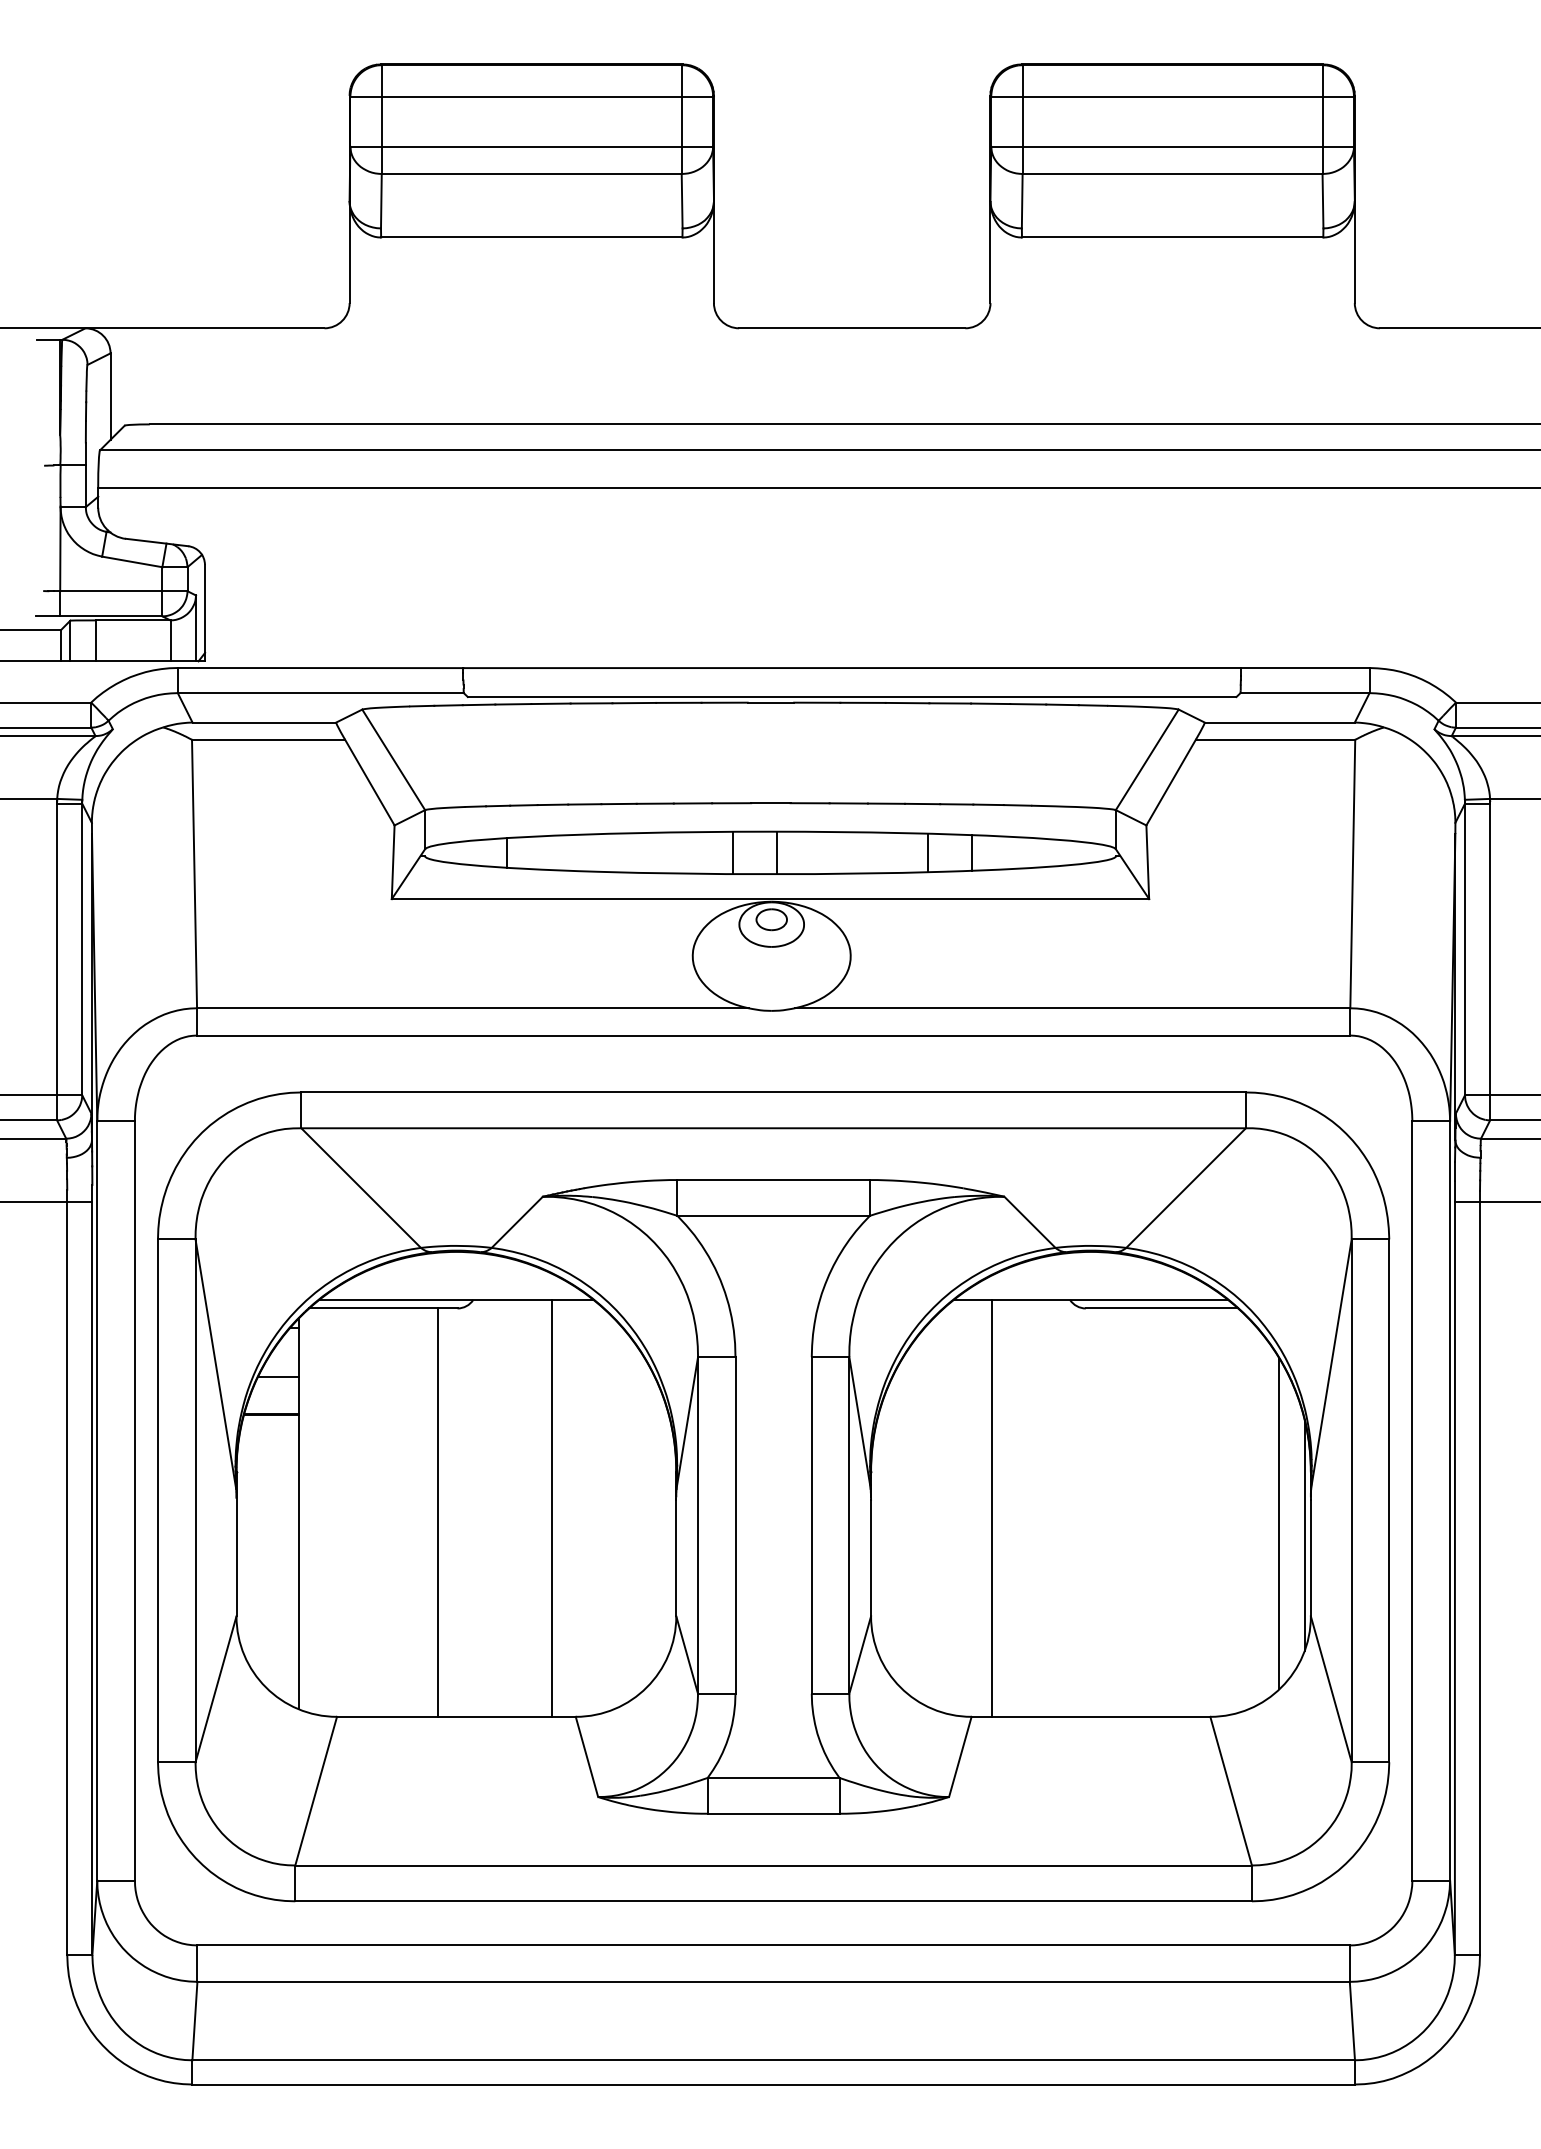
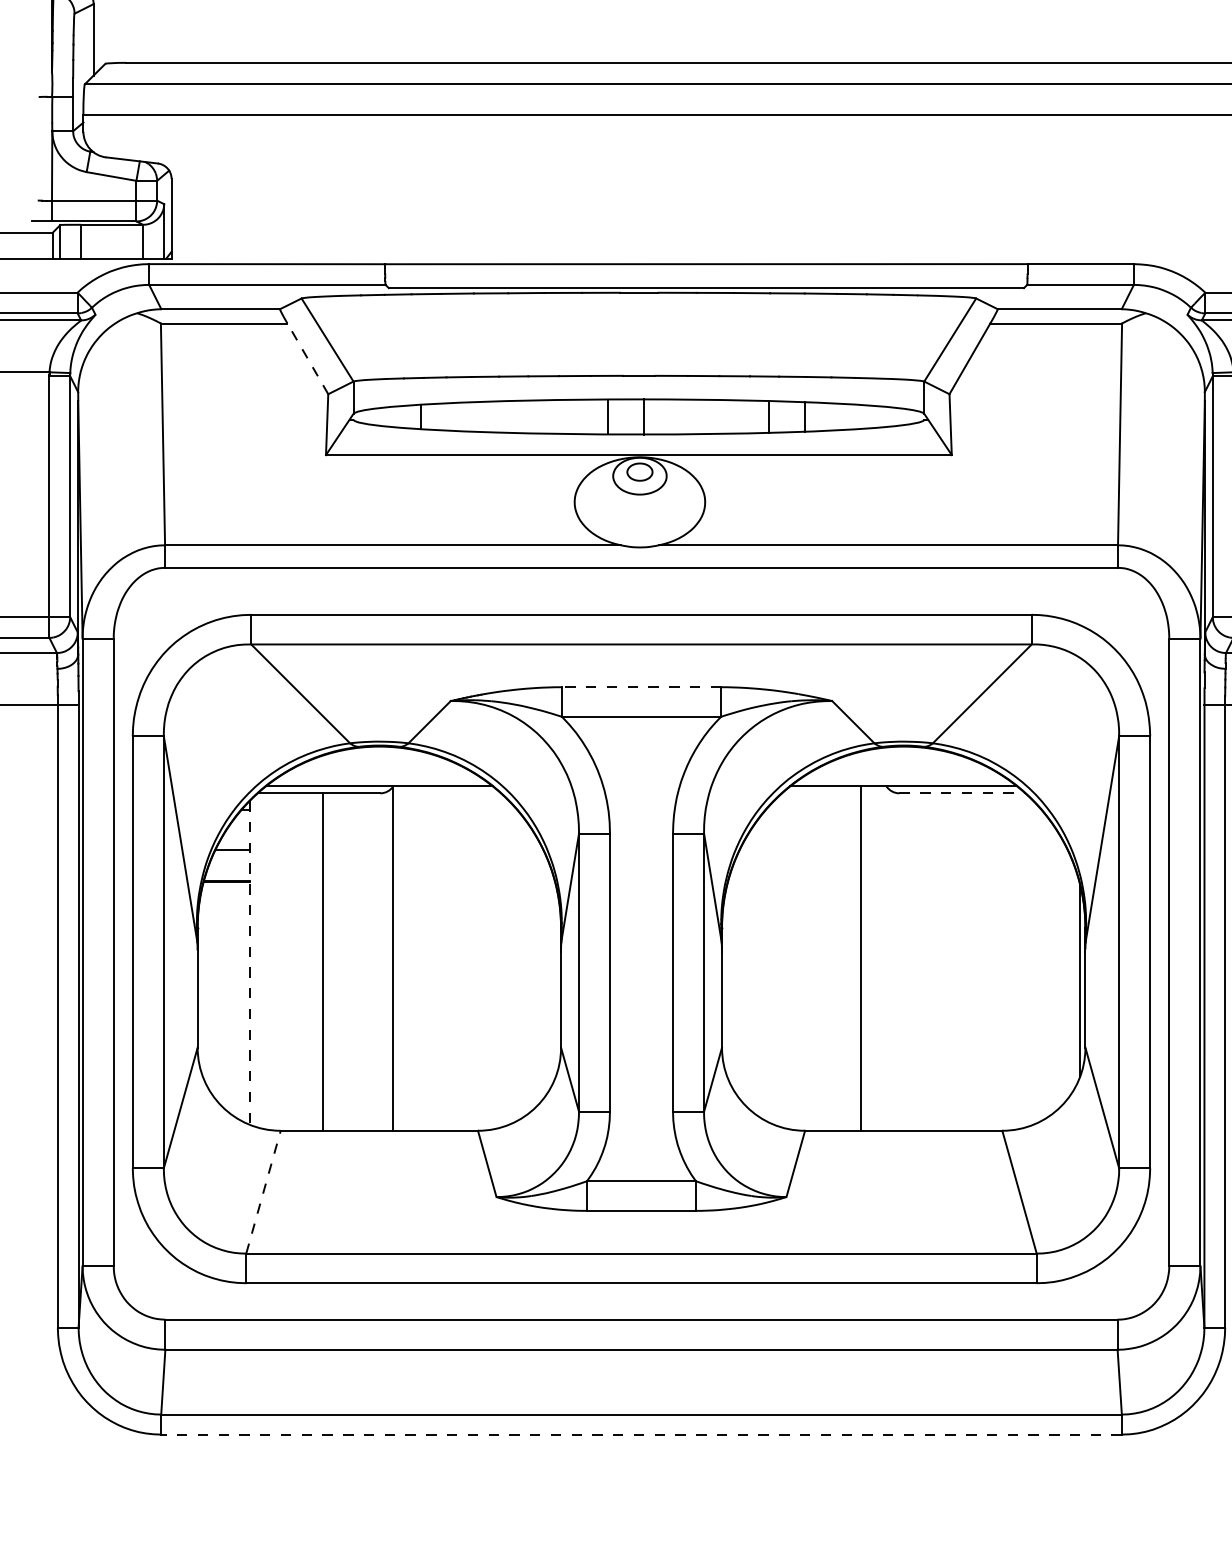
line: (369, 782) -> (307, 358), solid -> dashed
line: (773, 1180) -> (641, 687), solid -> dashed
line: (1162, 1308) -> (962, 793), solid -> dashed
line: (551, 1507) -> (392, 957), moved
line: (991, 1507) -> (861, 957), moved
line: (437, 1512) -> (323, 961), moved
line: (299, 1513) -> (249, 962), solid -> dashed
line: (1279, 1523) -> (1059, 971), removed
line: (316, 1790) -> (263, 1191), solid -> dashed
line: (773, 2084) -> (641, 1434), solid -> dashed

